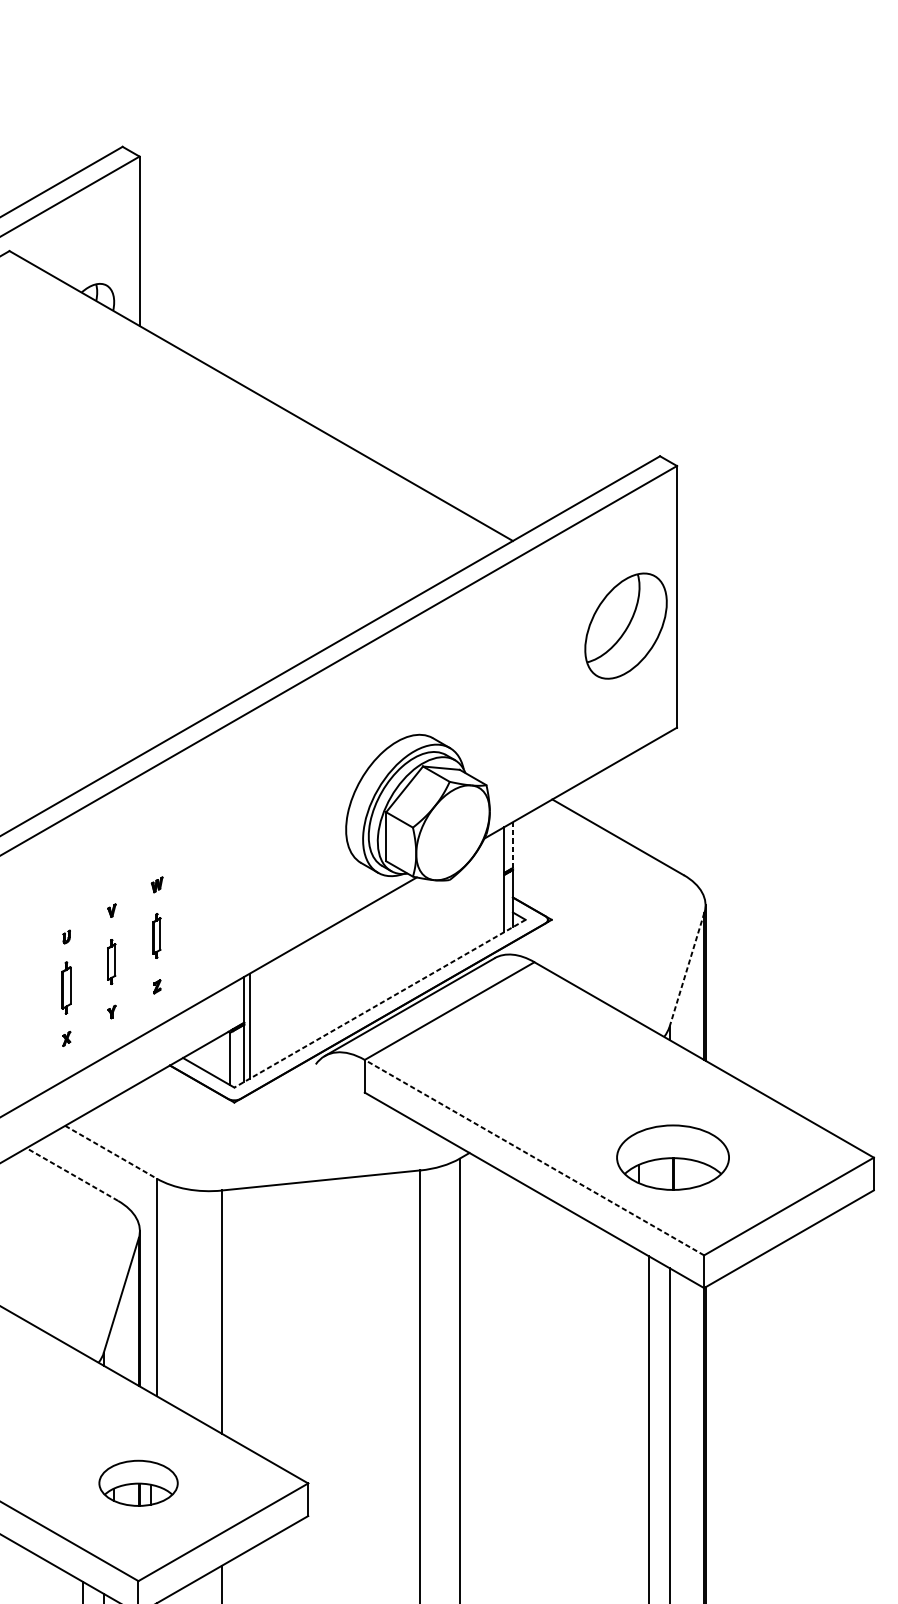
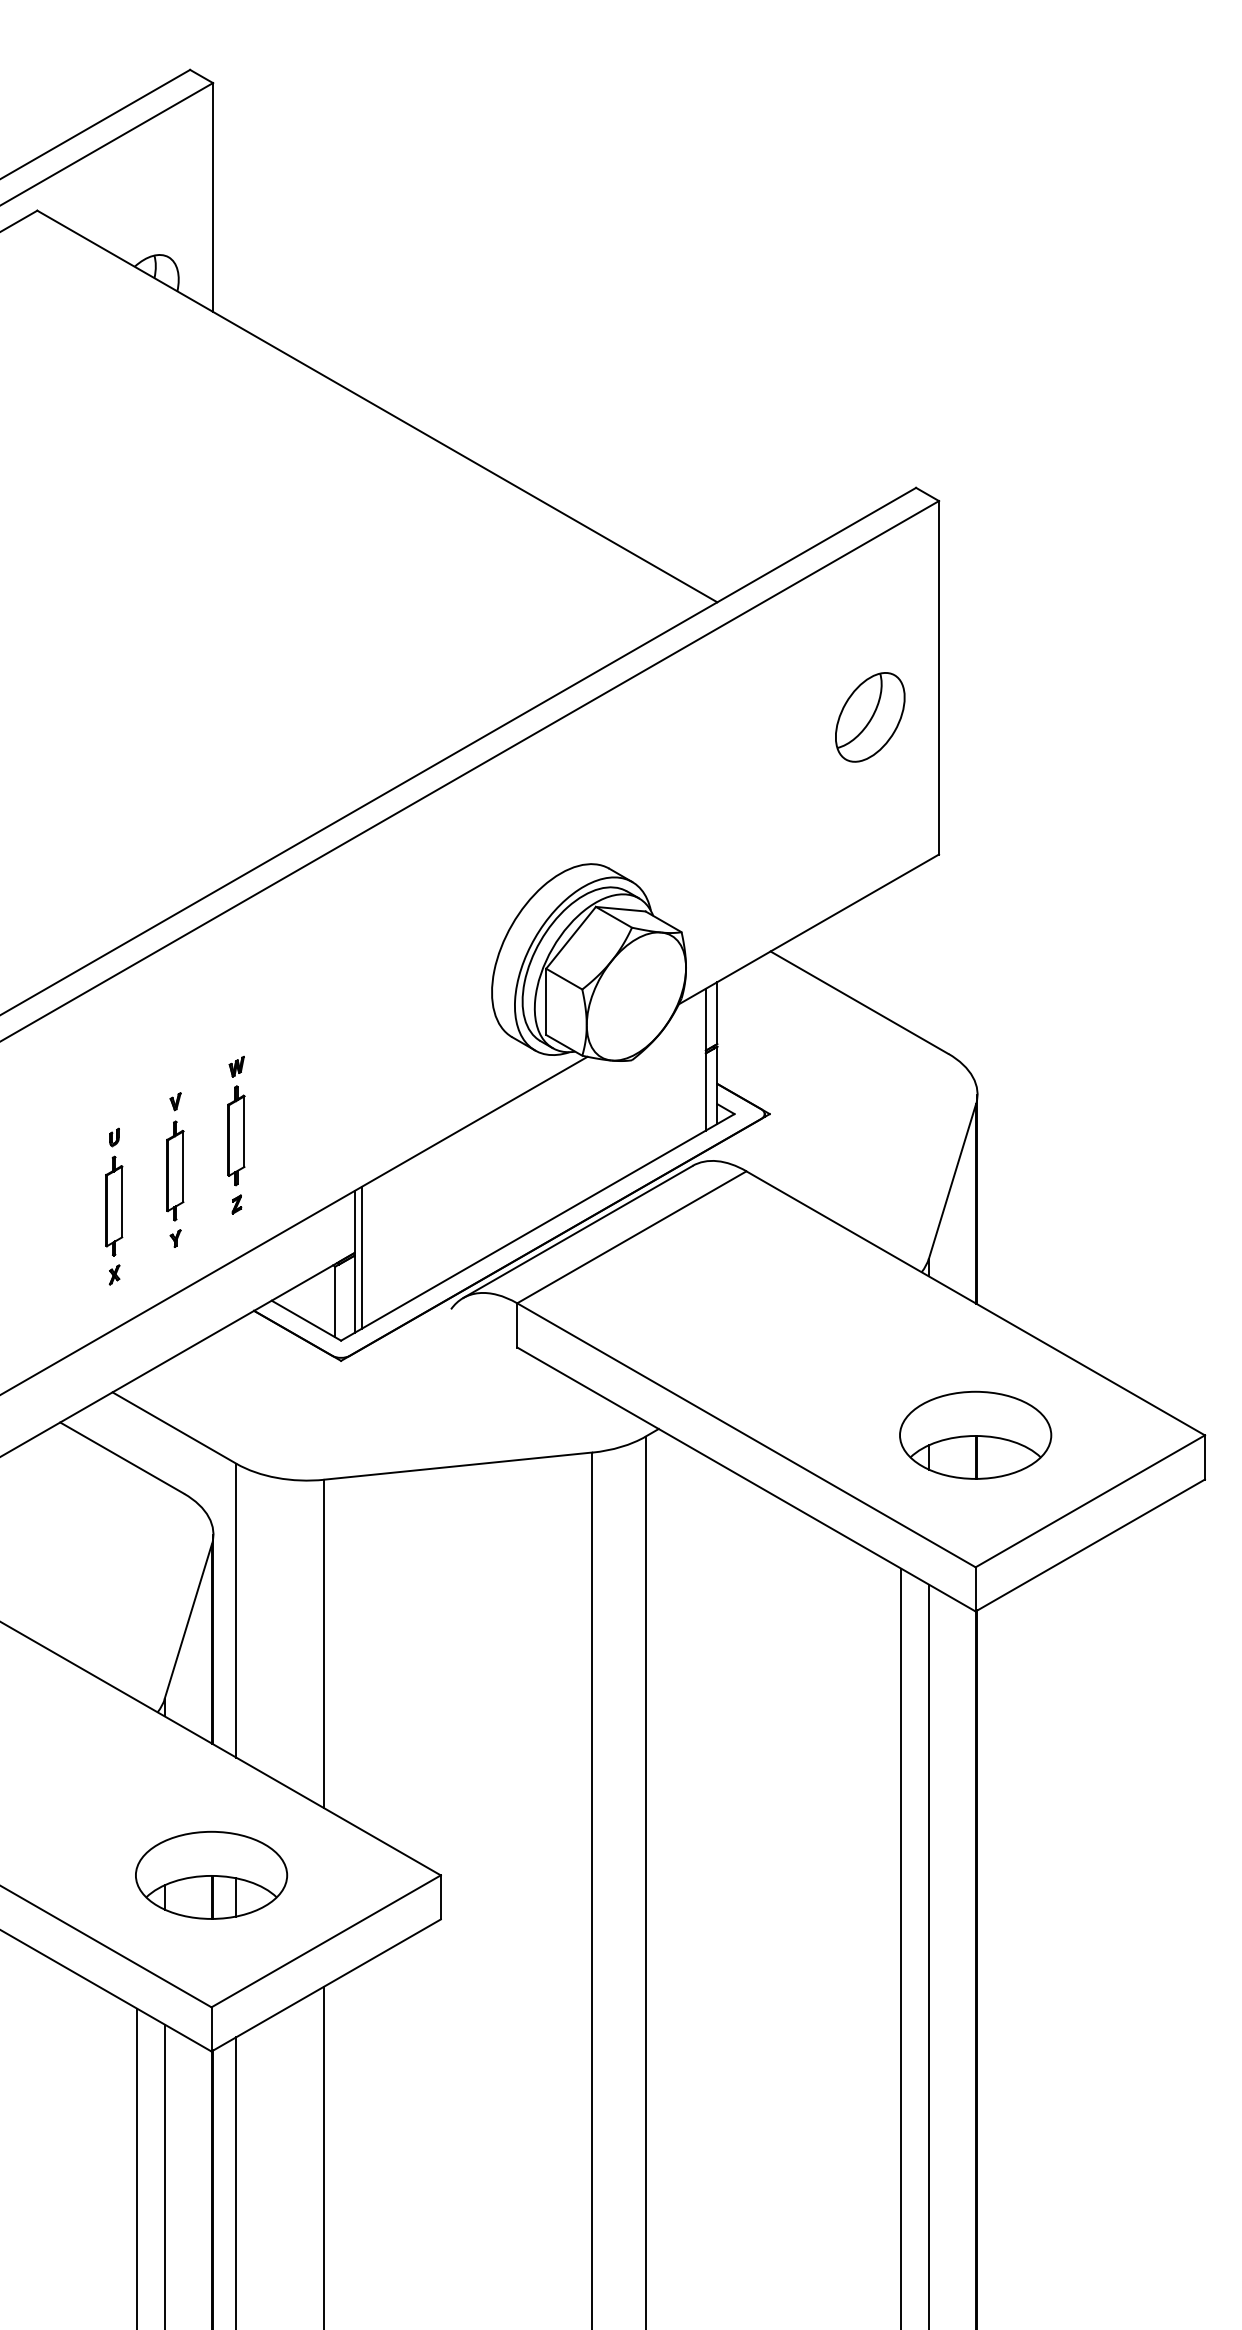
part: (626, 626) -> (870, 717), size x0.62
line: (513, 845) -> (717, 1013), dashed -> solid
part: (156, 935) -> (236, 1135), size x1.67
part: (111, 961) -> (175, 1170), size x1.67
line: (687, 969) -> (952, 1181), dashed -> solid
part: (66, 987) -> (114, 1205), size x1.43
line: (379, 1003) -> (537, 1227), dashed -> solid
line: (111, 1152) -> (174, 1428), dashed -> solid
line: (534, 1157) -> (746, 1435), dashed -> solid
part: (672, 1157) -> (975, 1434), moved
line: (71, 1174) -> (121, 1457), dashed -> solid
part: (138, 1482) -> (211, 1874), size x1.43

